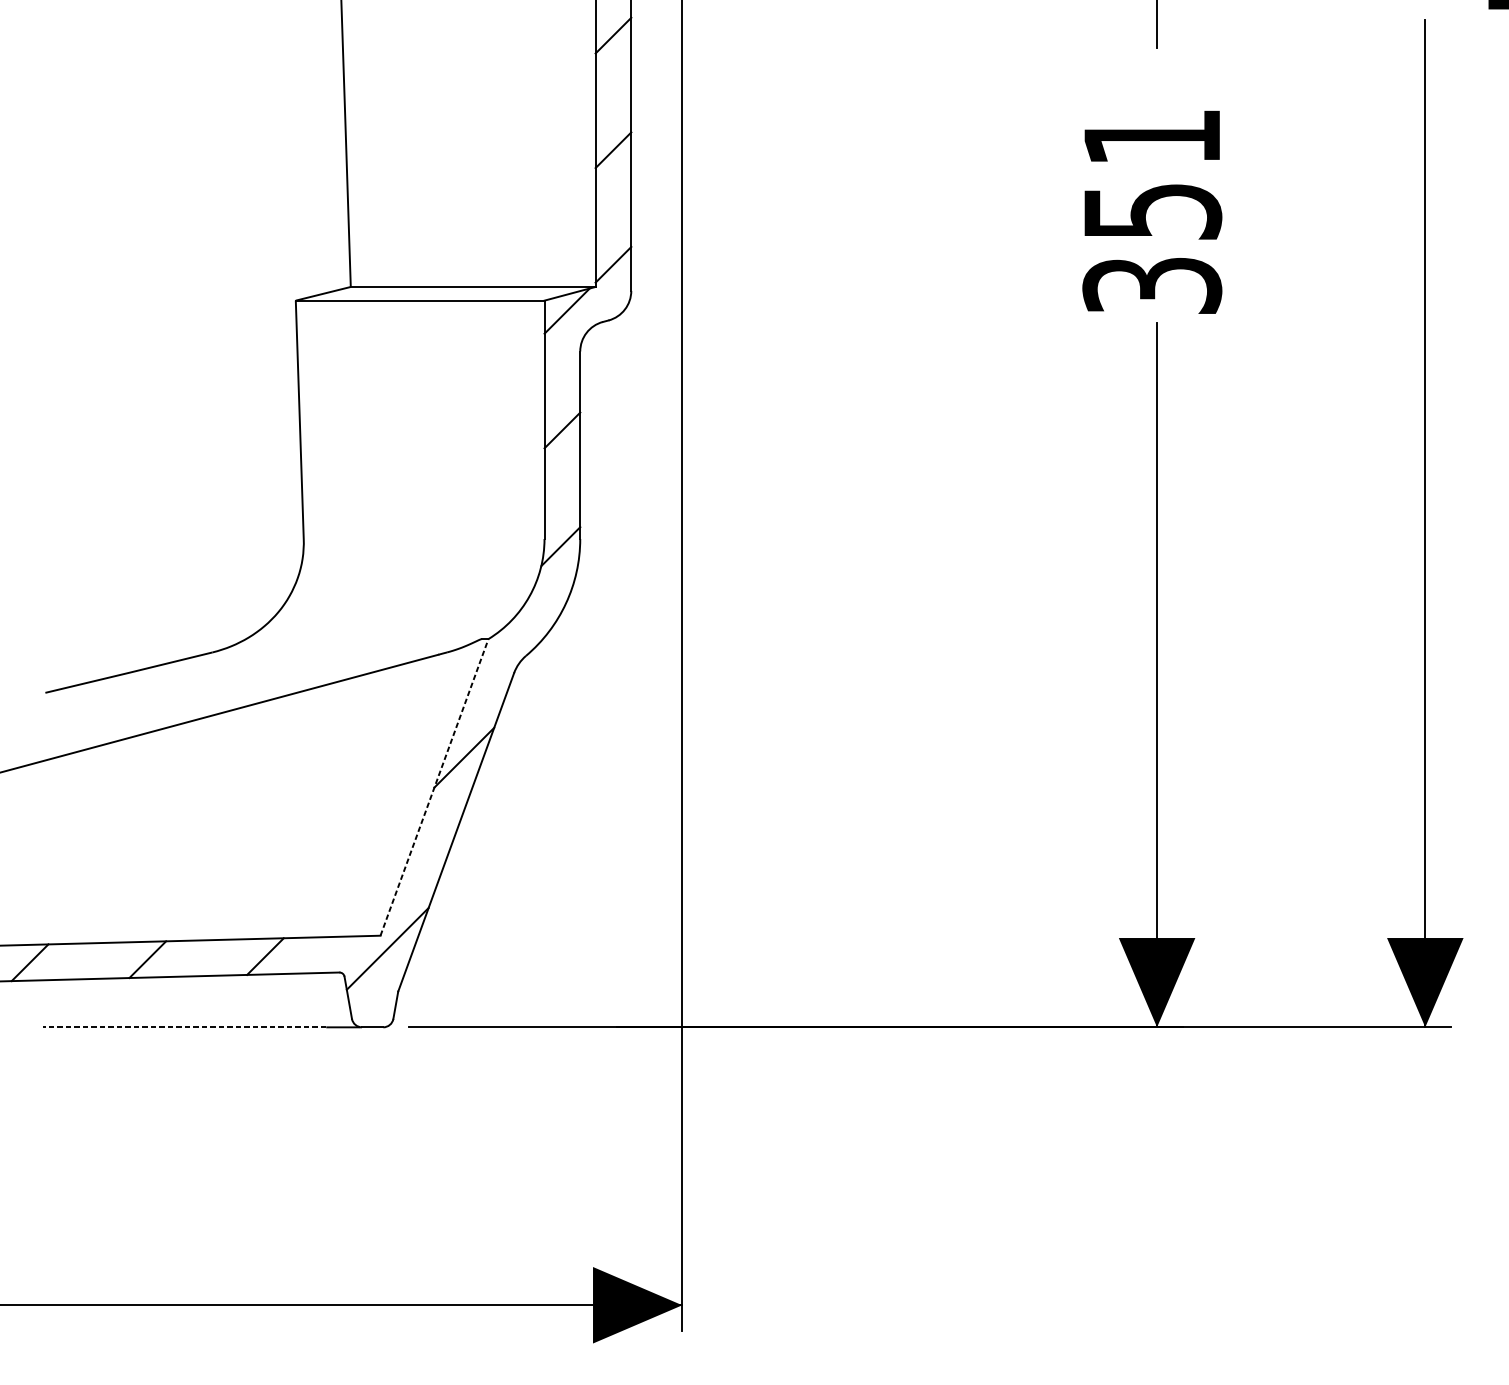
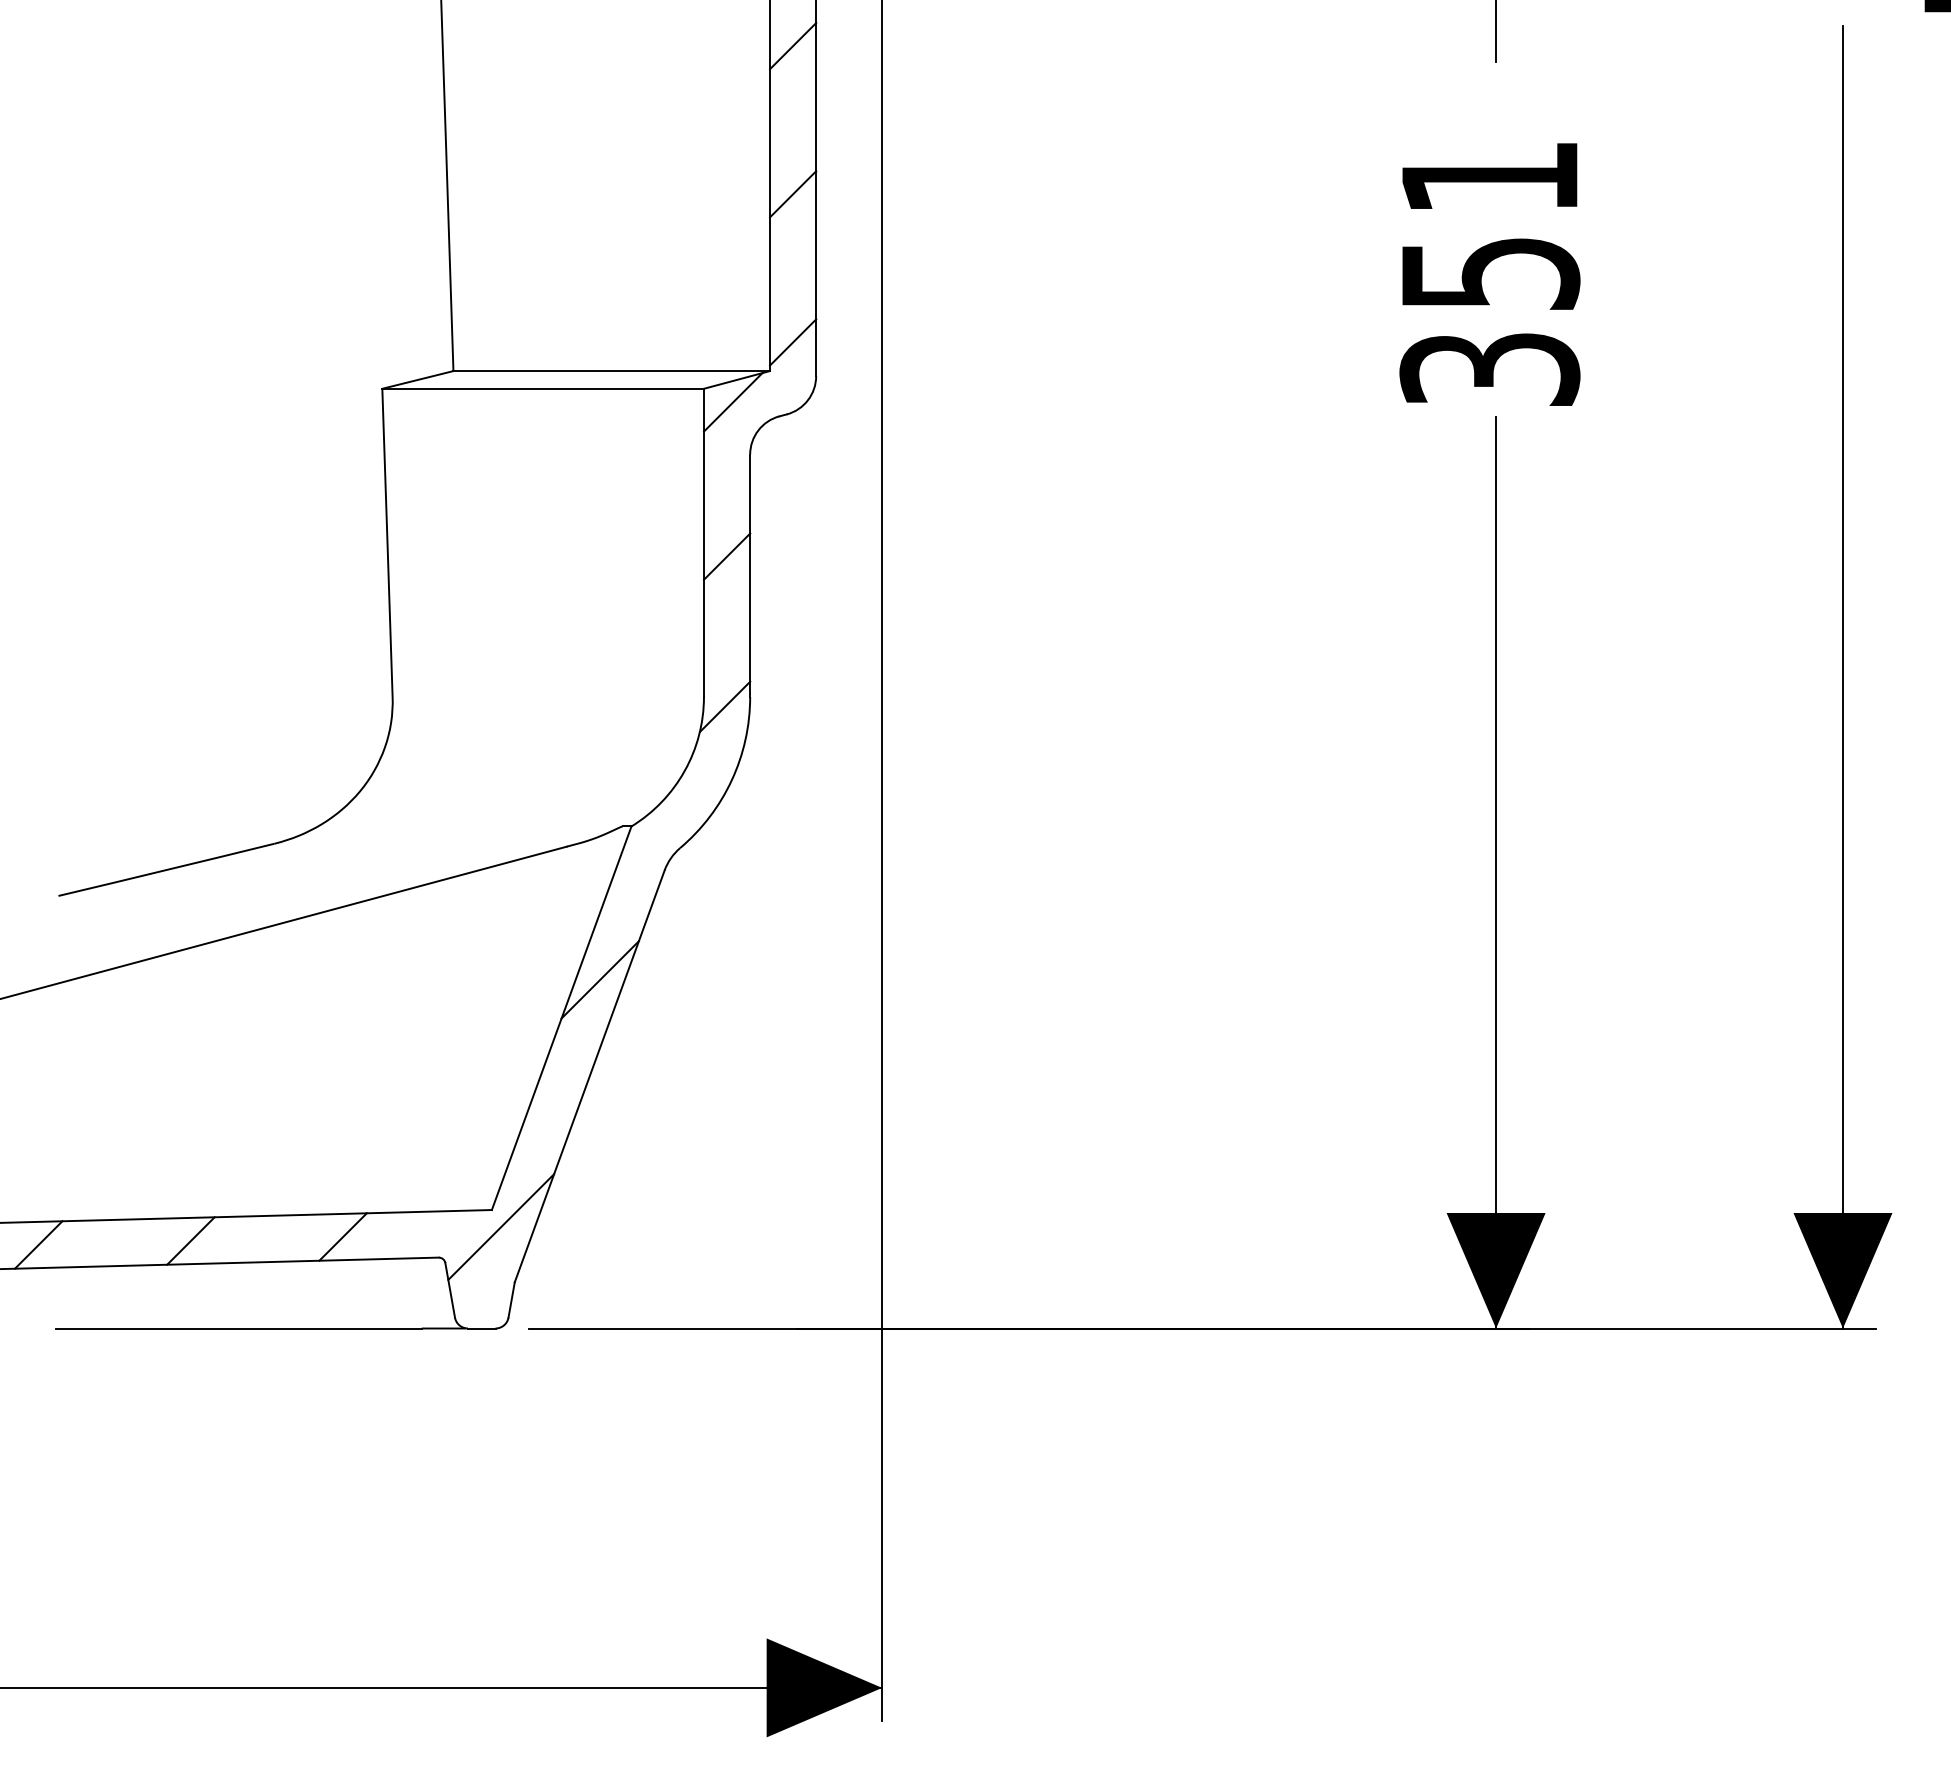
line: (434, 786) -> (561, 1017), dashed -> solid
line: (184, 1027) -> (238, 1328), dashed -> solid

